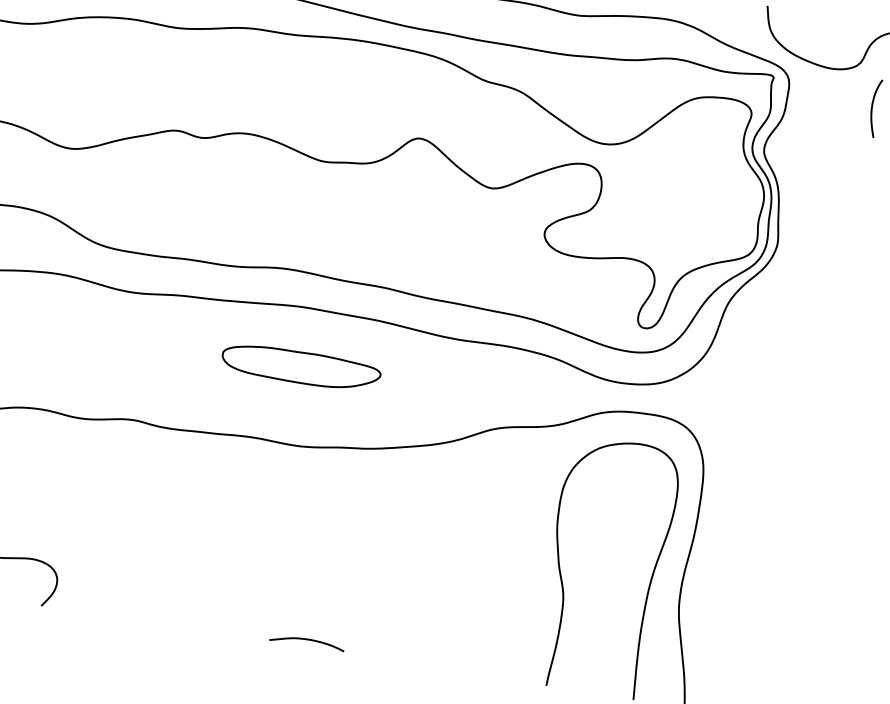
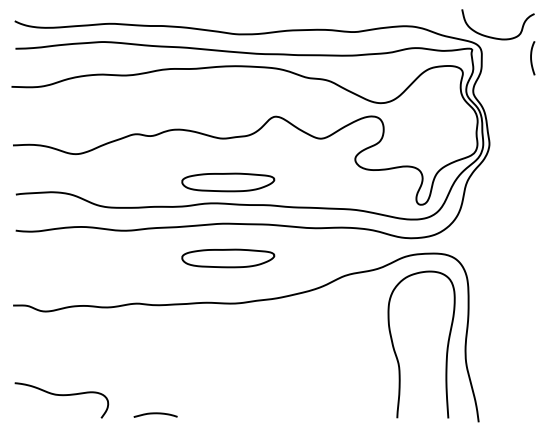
part: (322, 238) -> (228, 182), added
curve: (307, 641) -> (155, 414), moved

